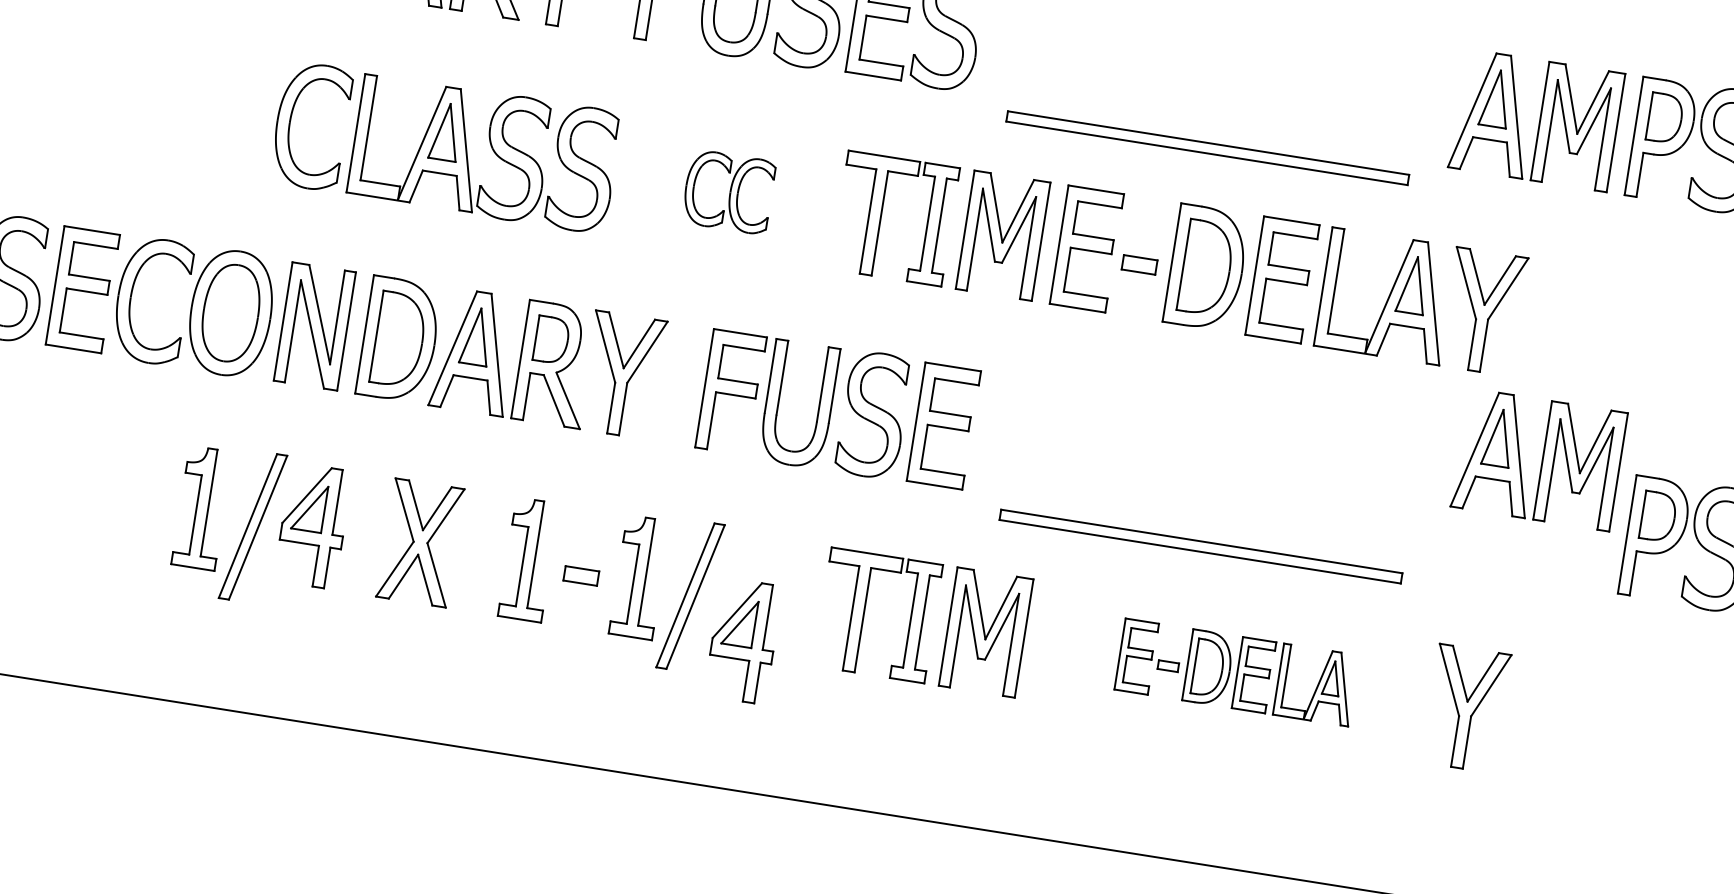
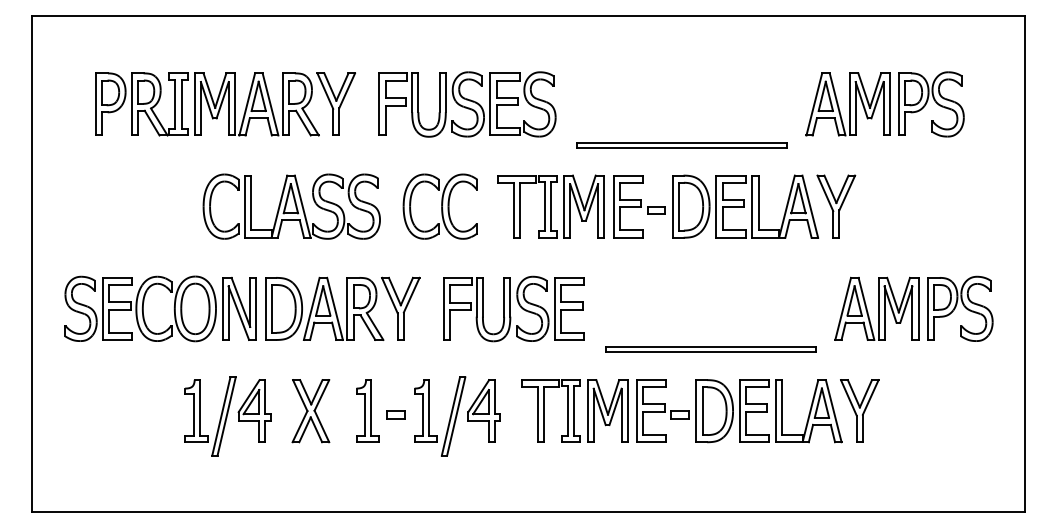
part: (727, 191) -> (439, 206), size x1.67
part: (1538, 458) -> (876, 308), moved
part: (742, 639) -> (483, 410), moved
part: (1236, 672) -> (739, 411), size x1.67

